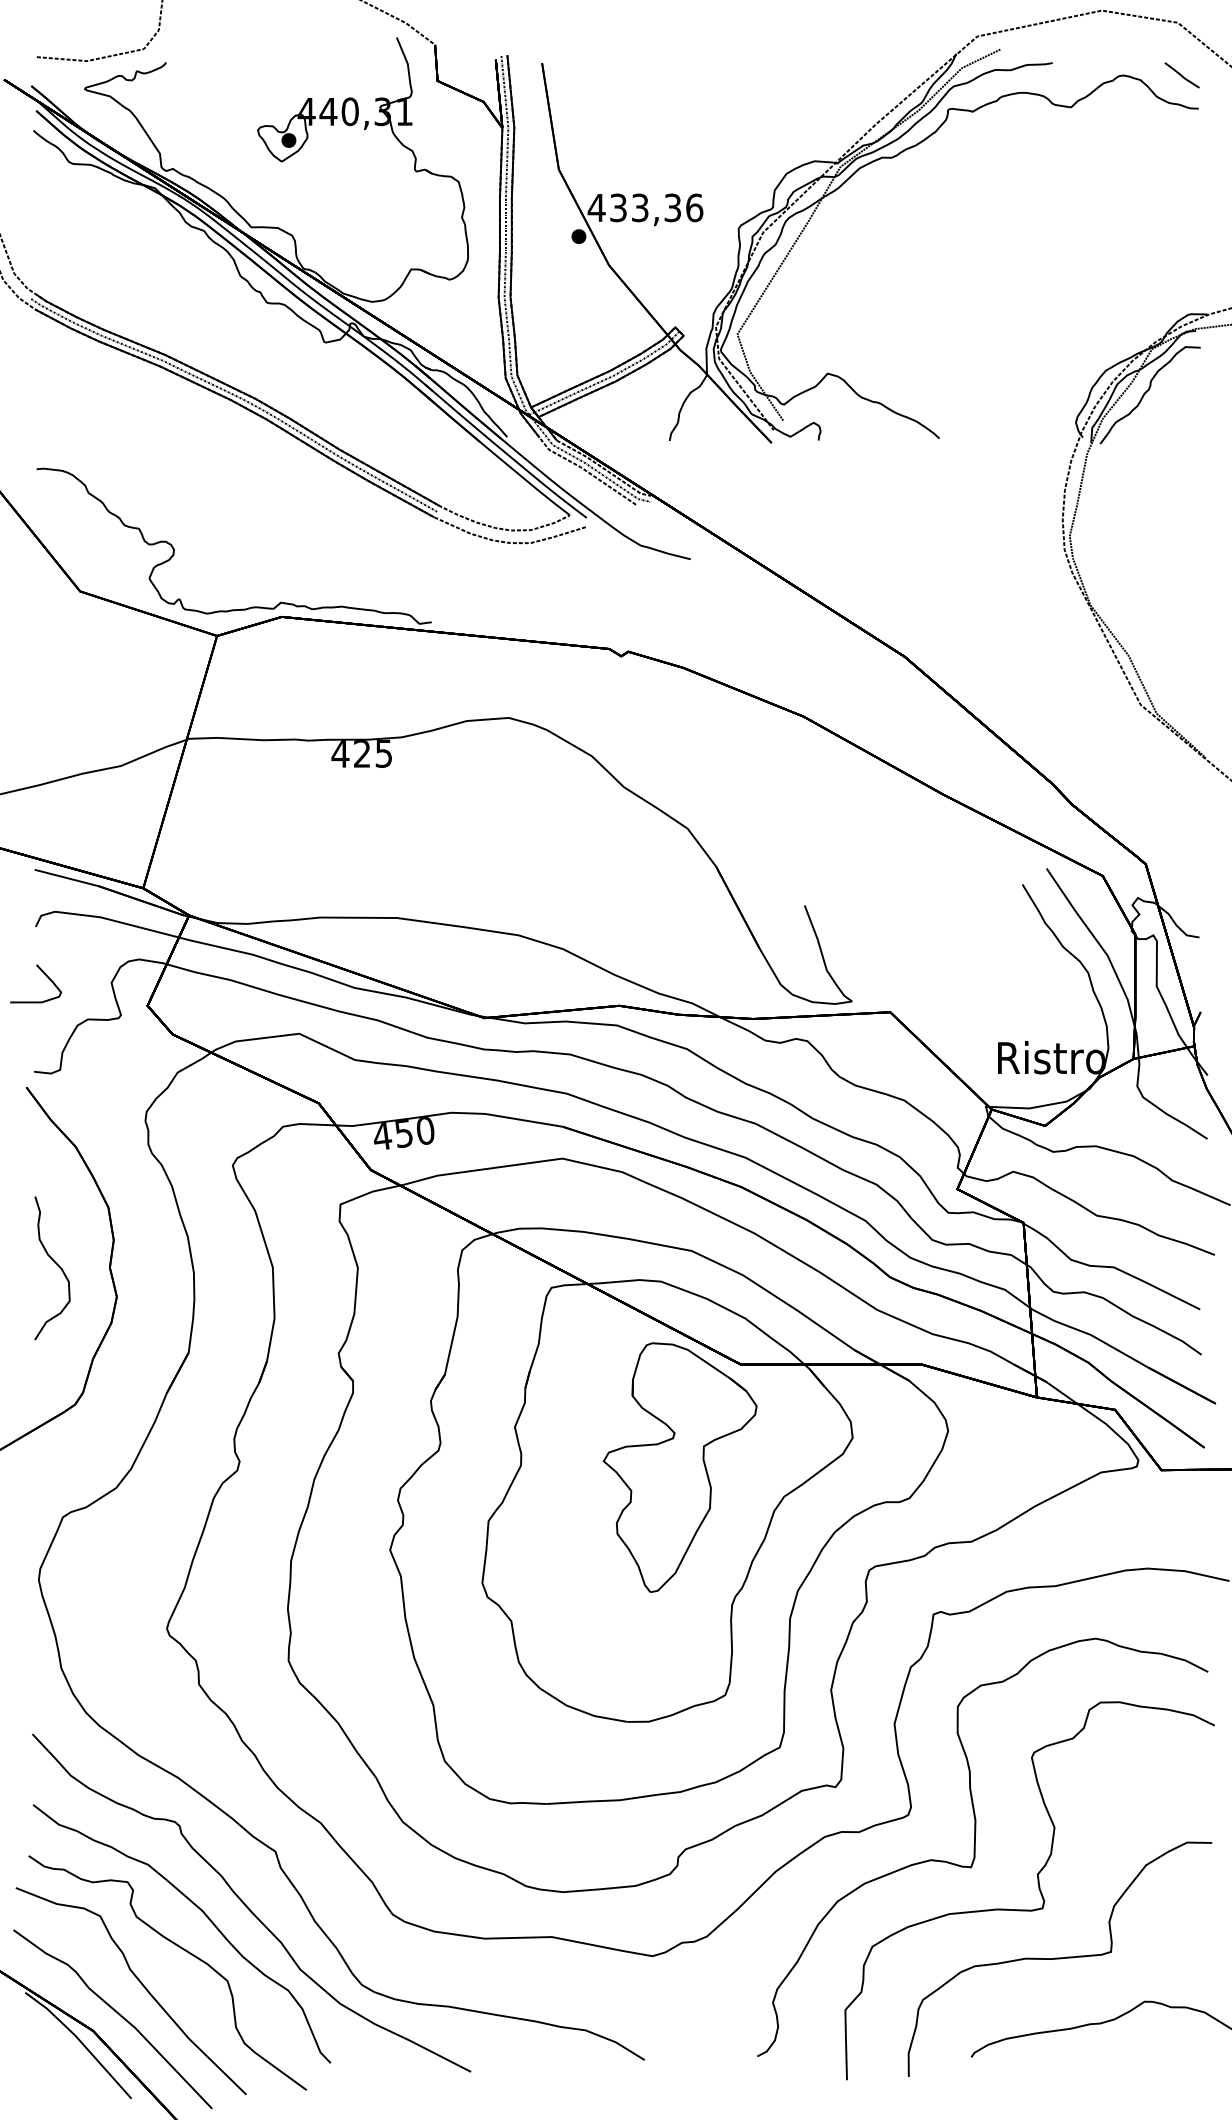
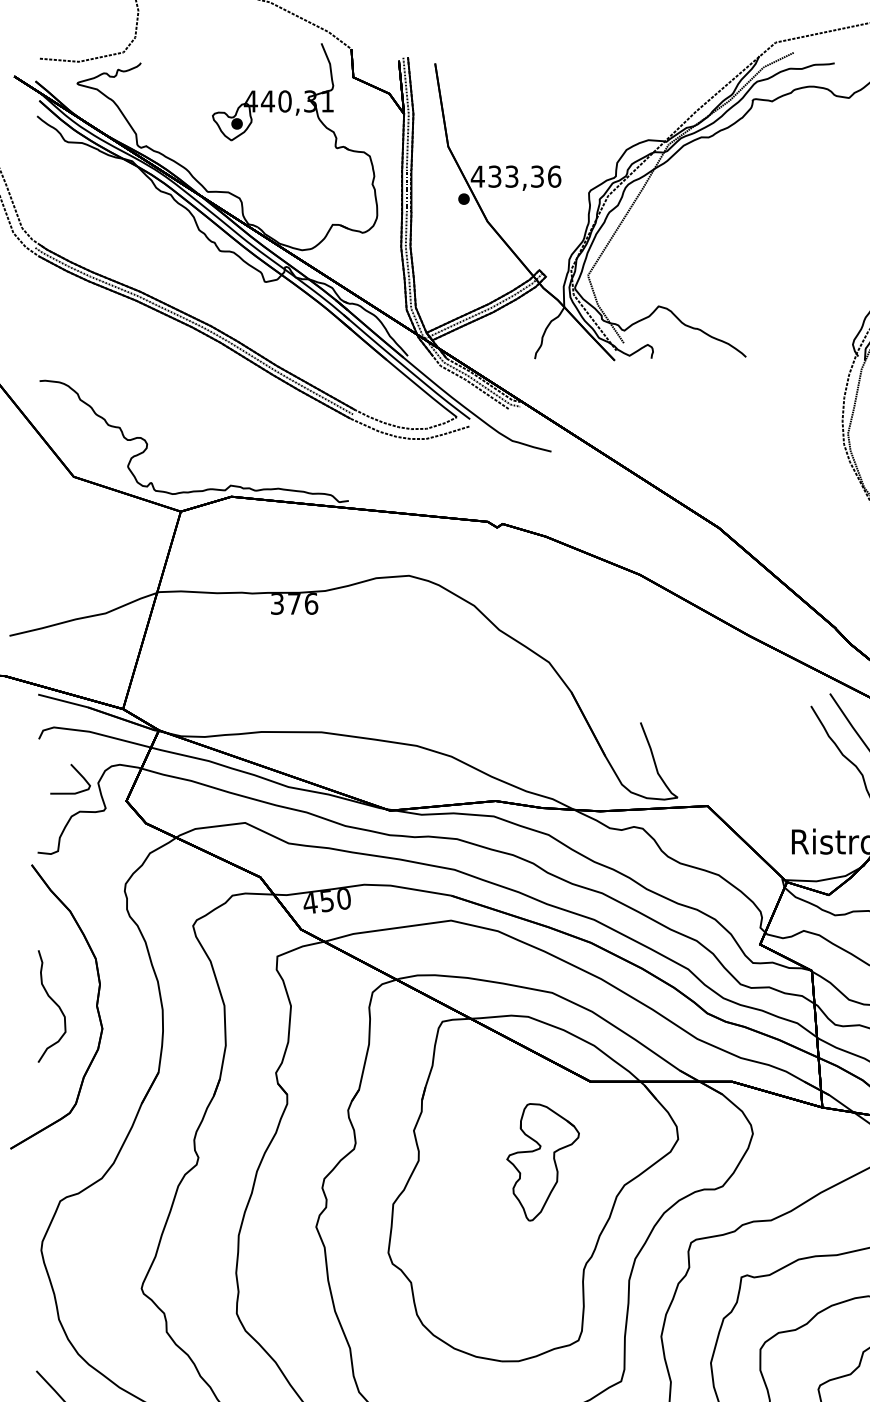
text: (361, 753) -> (293, 603), 425 -> 376
curve: (44, 974) -> (77, 771), moved
part: (679, 1467) -> (542, 1162), size x0.6

